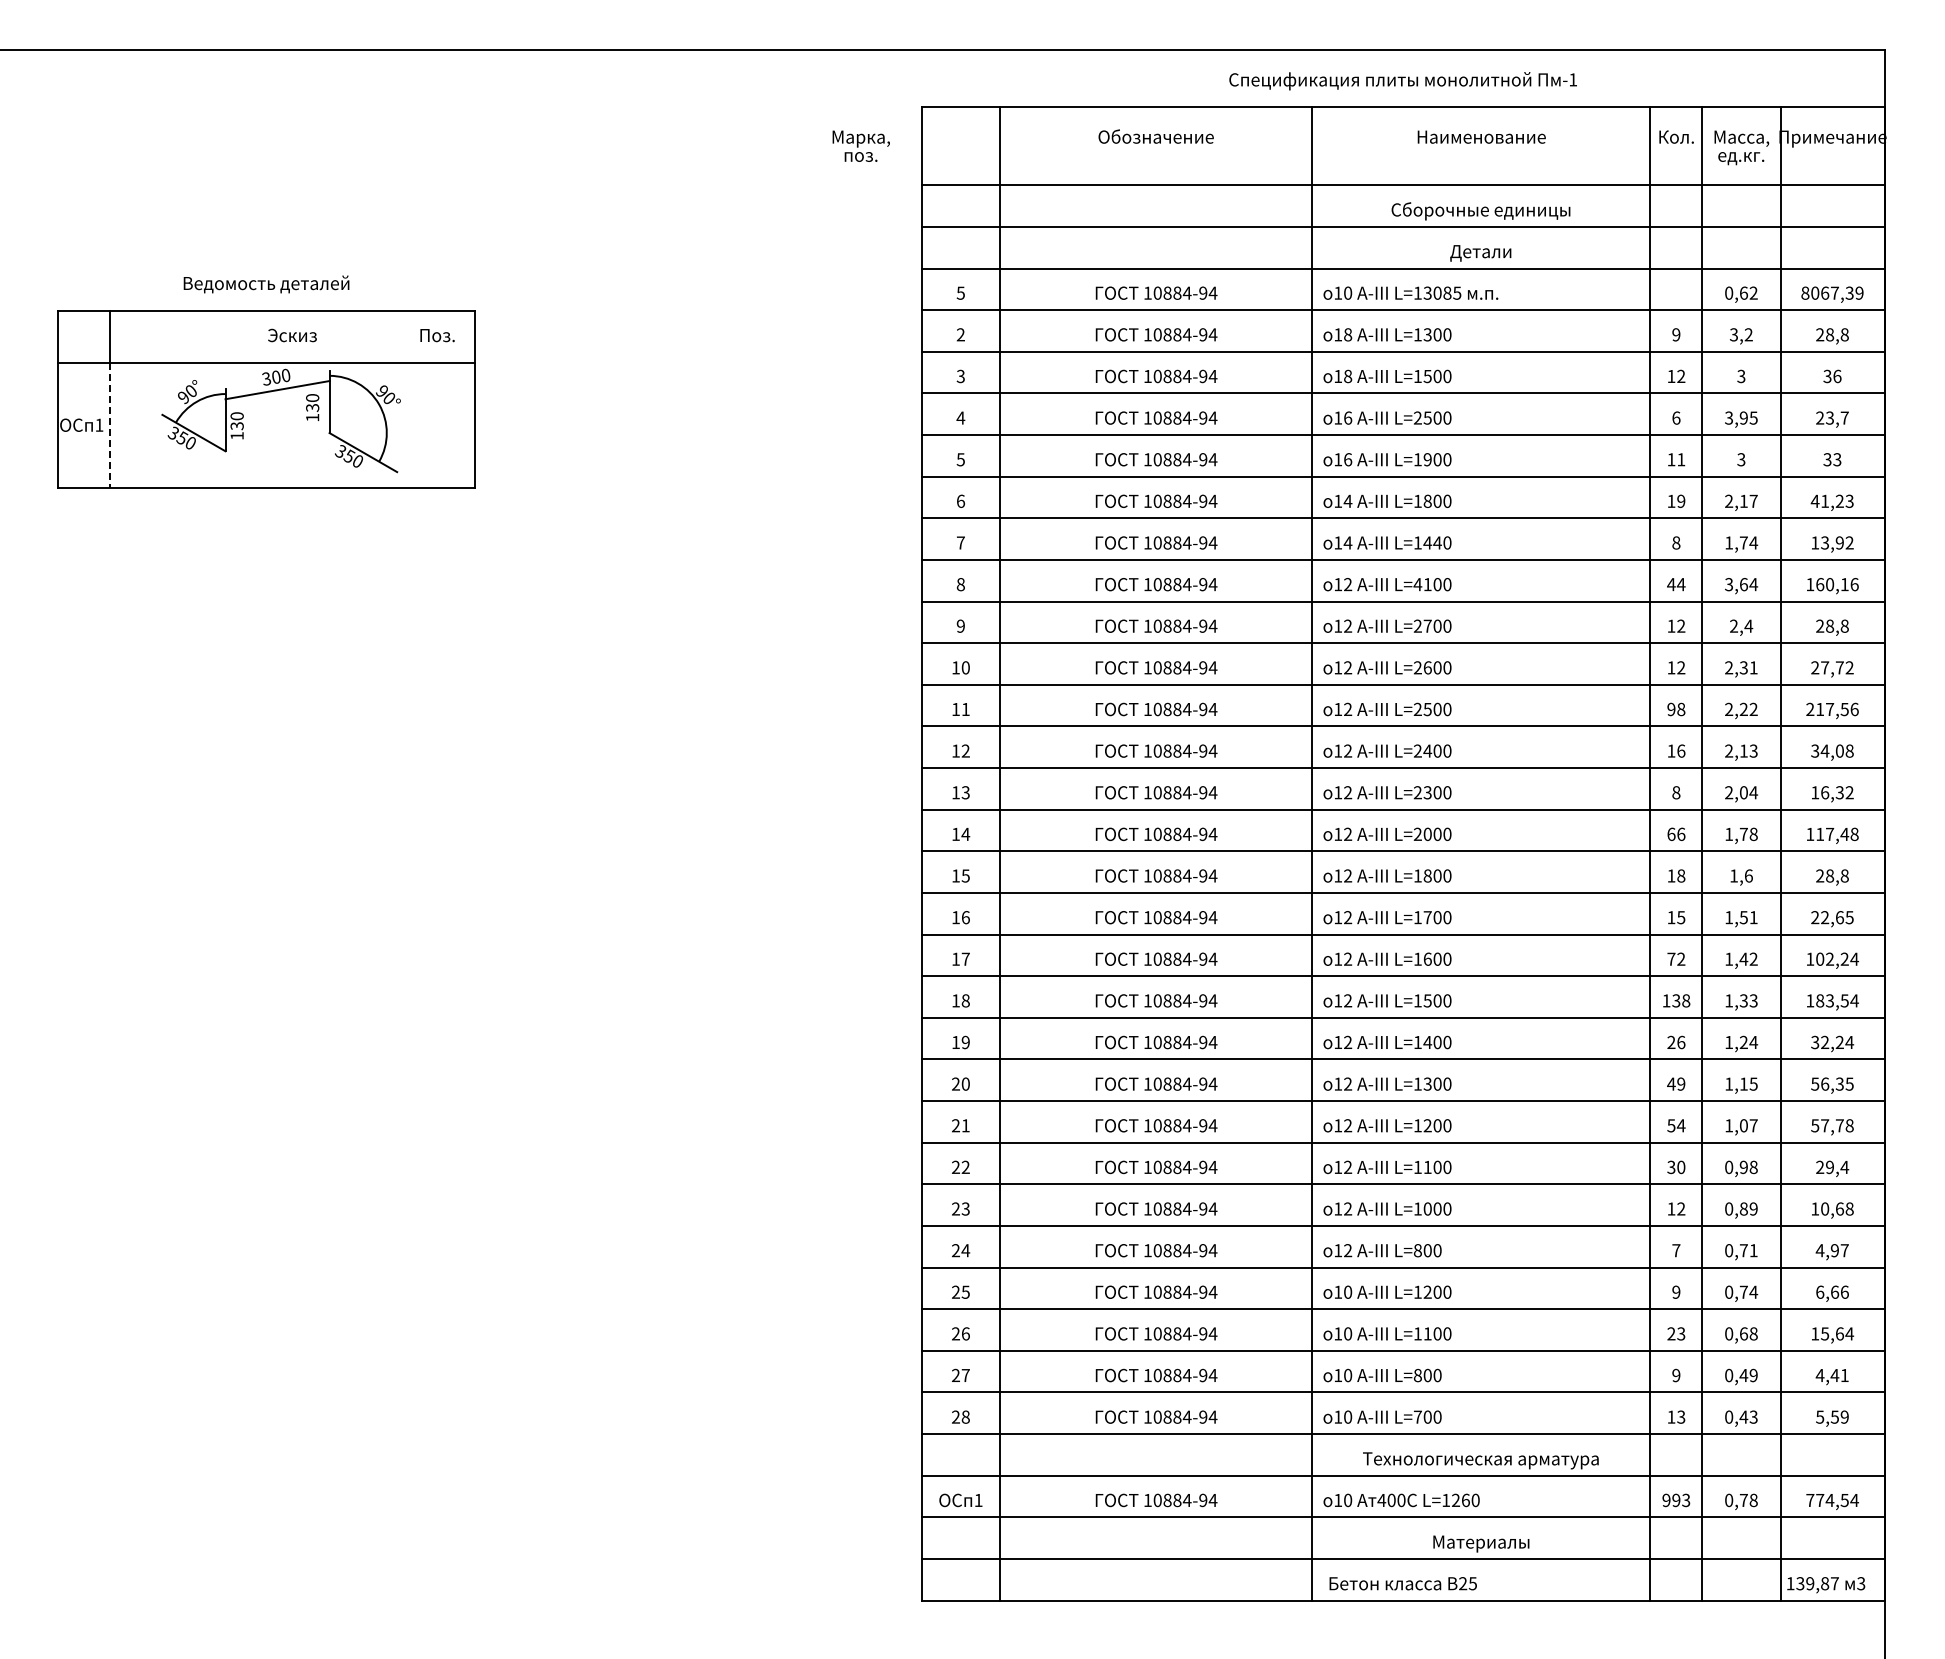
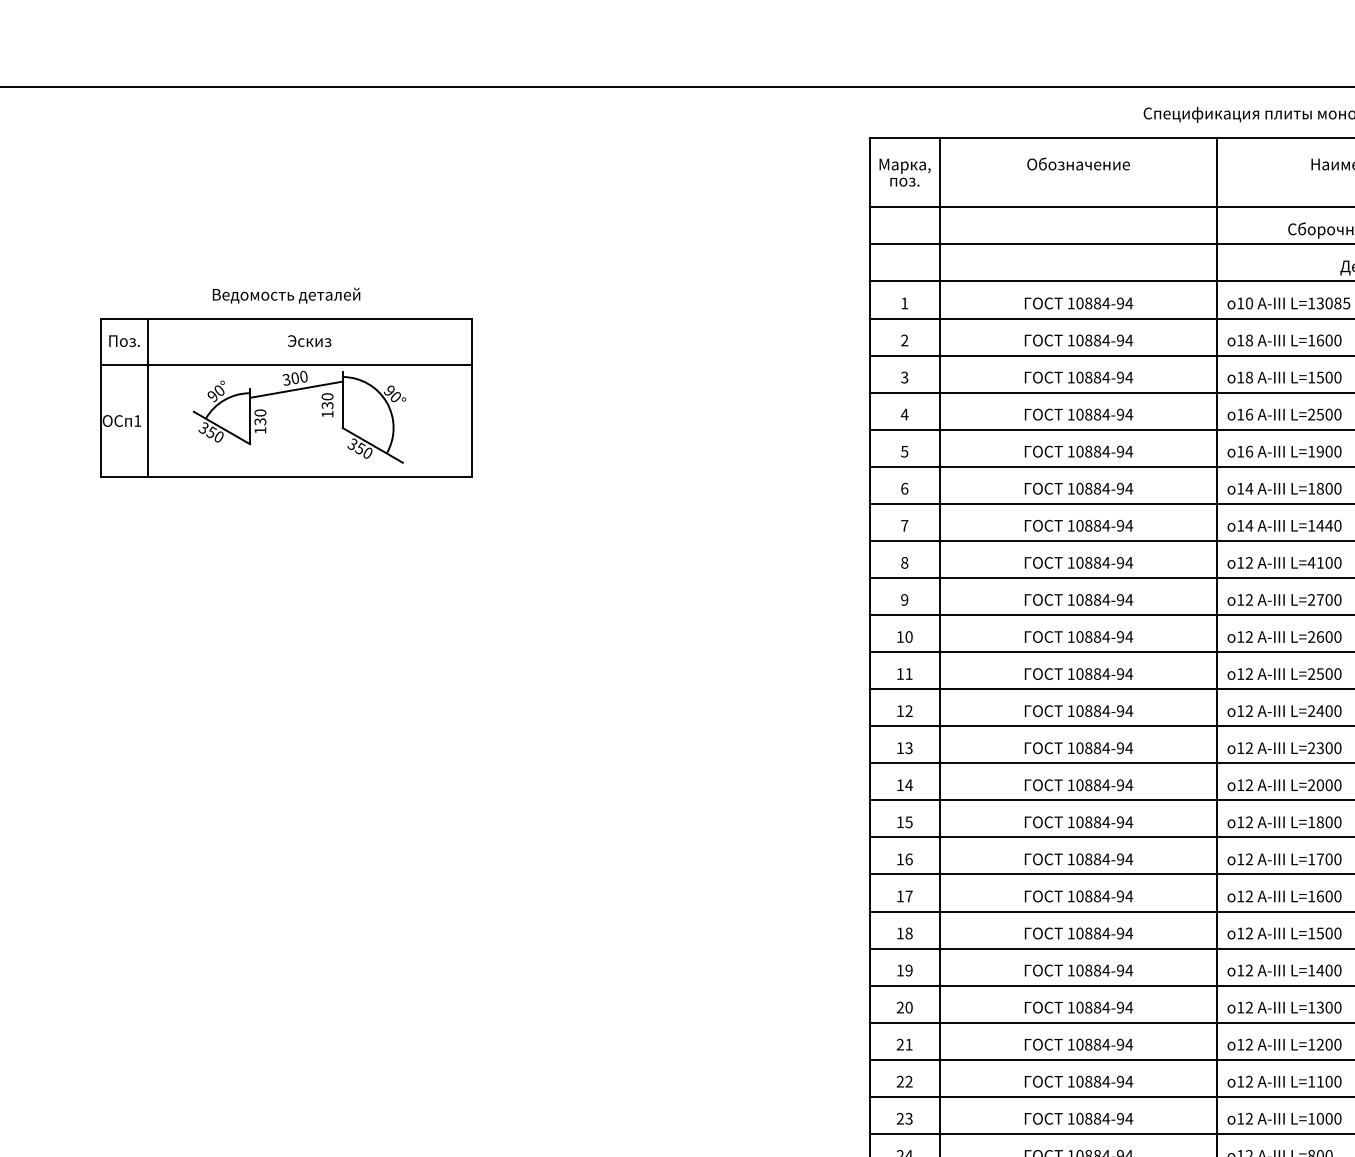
text: (860, 145) -> (904, 171), moved
text: (960, 292) -> (904, 302), 5 -> 1
text: (1427, 334) -> (1320, 340), L=1300 -> L=1600
text: (437, 335) -> (124, 341), moved
line: (110, 425) -> (147, 421), dashed -> solid

